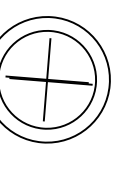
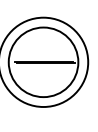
line: (47, 80) -> (43, 62), removed

